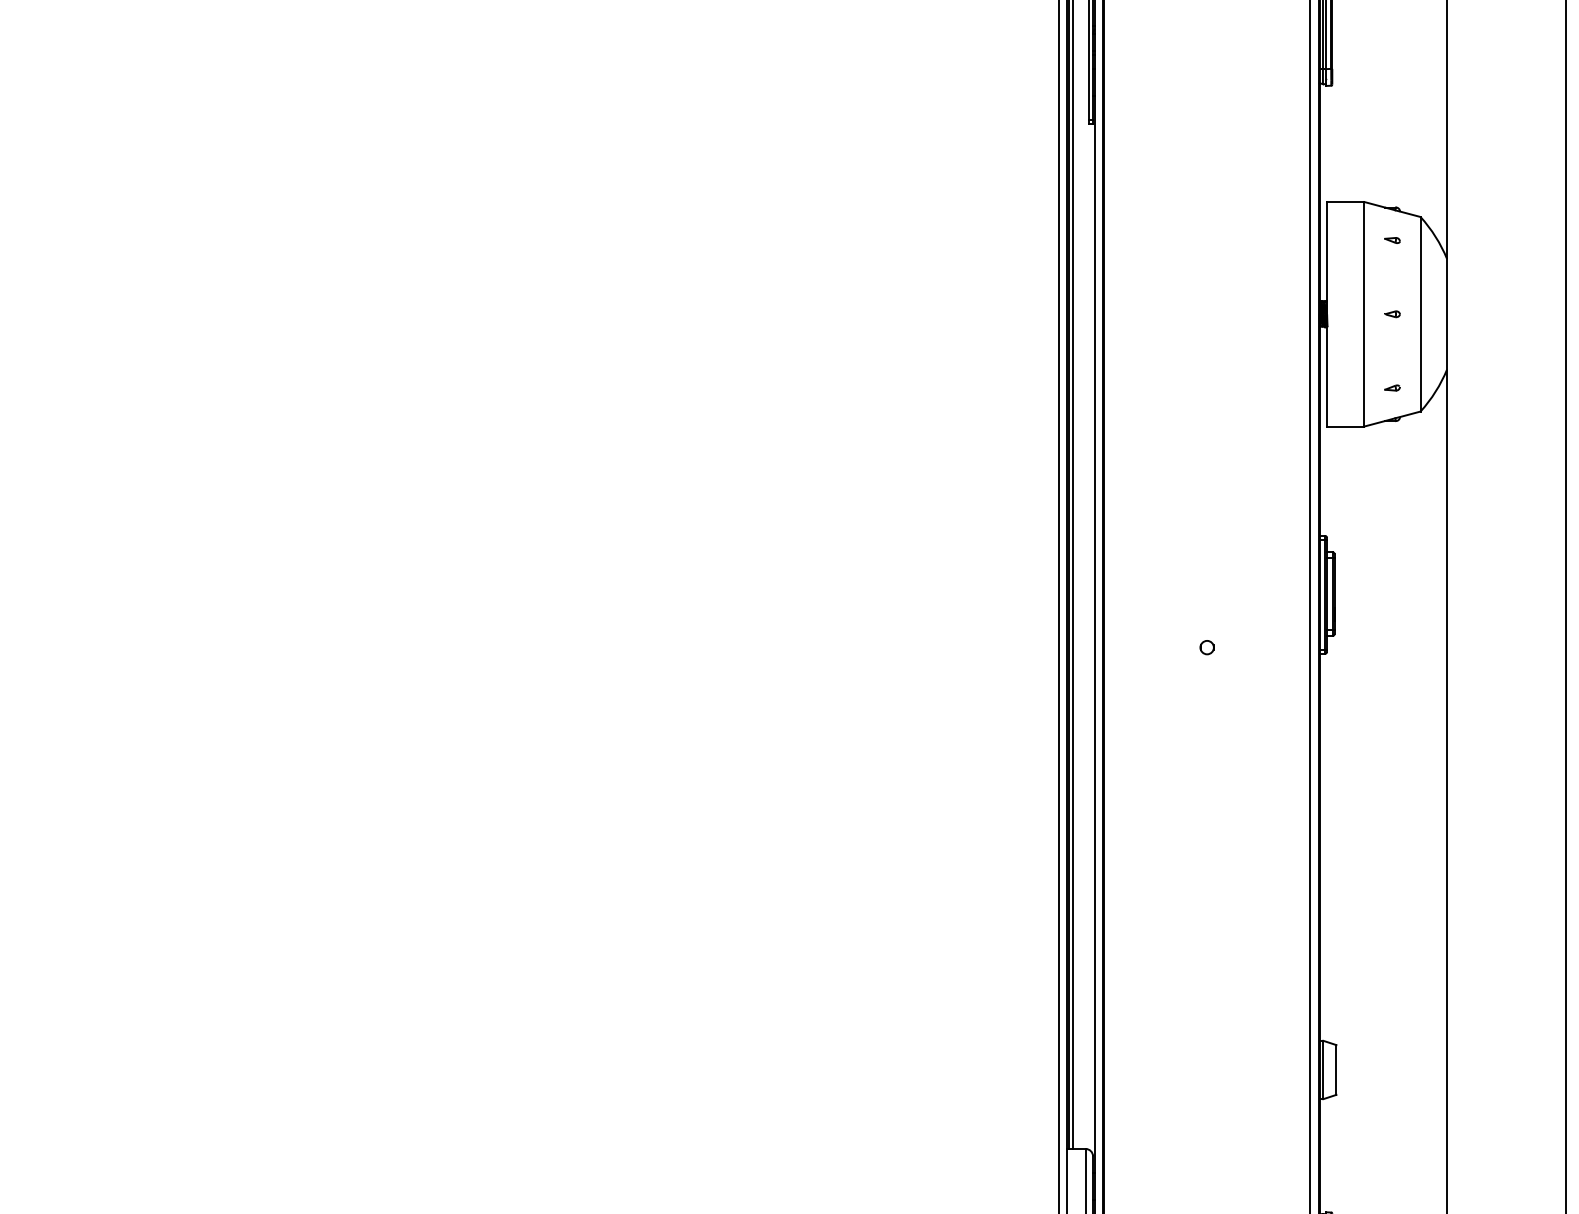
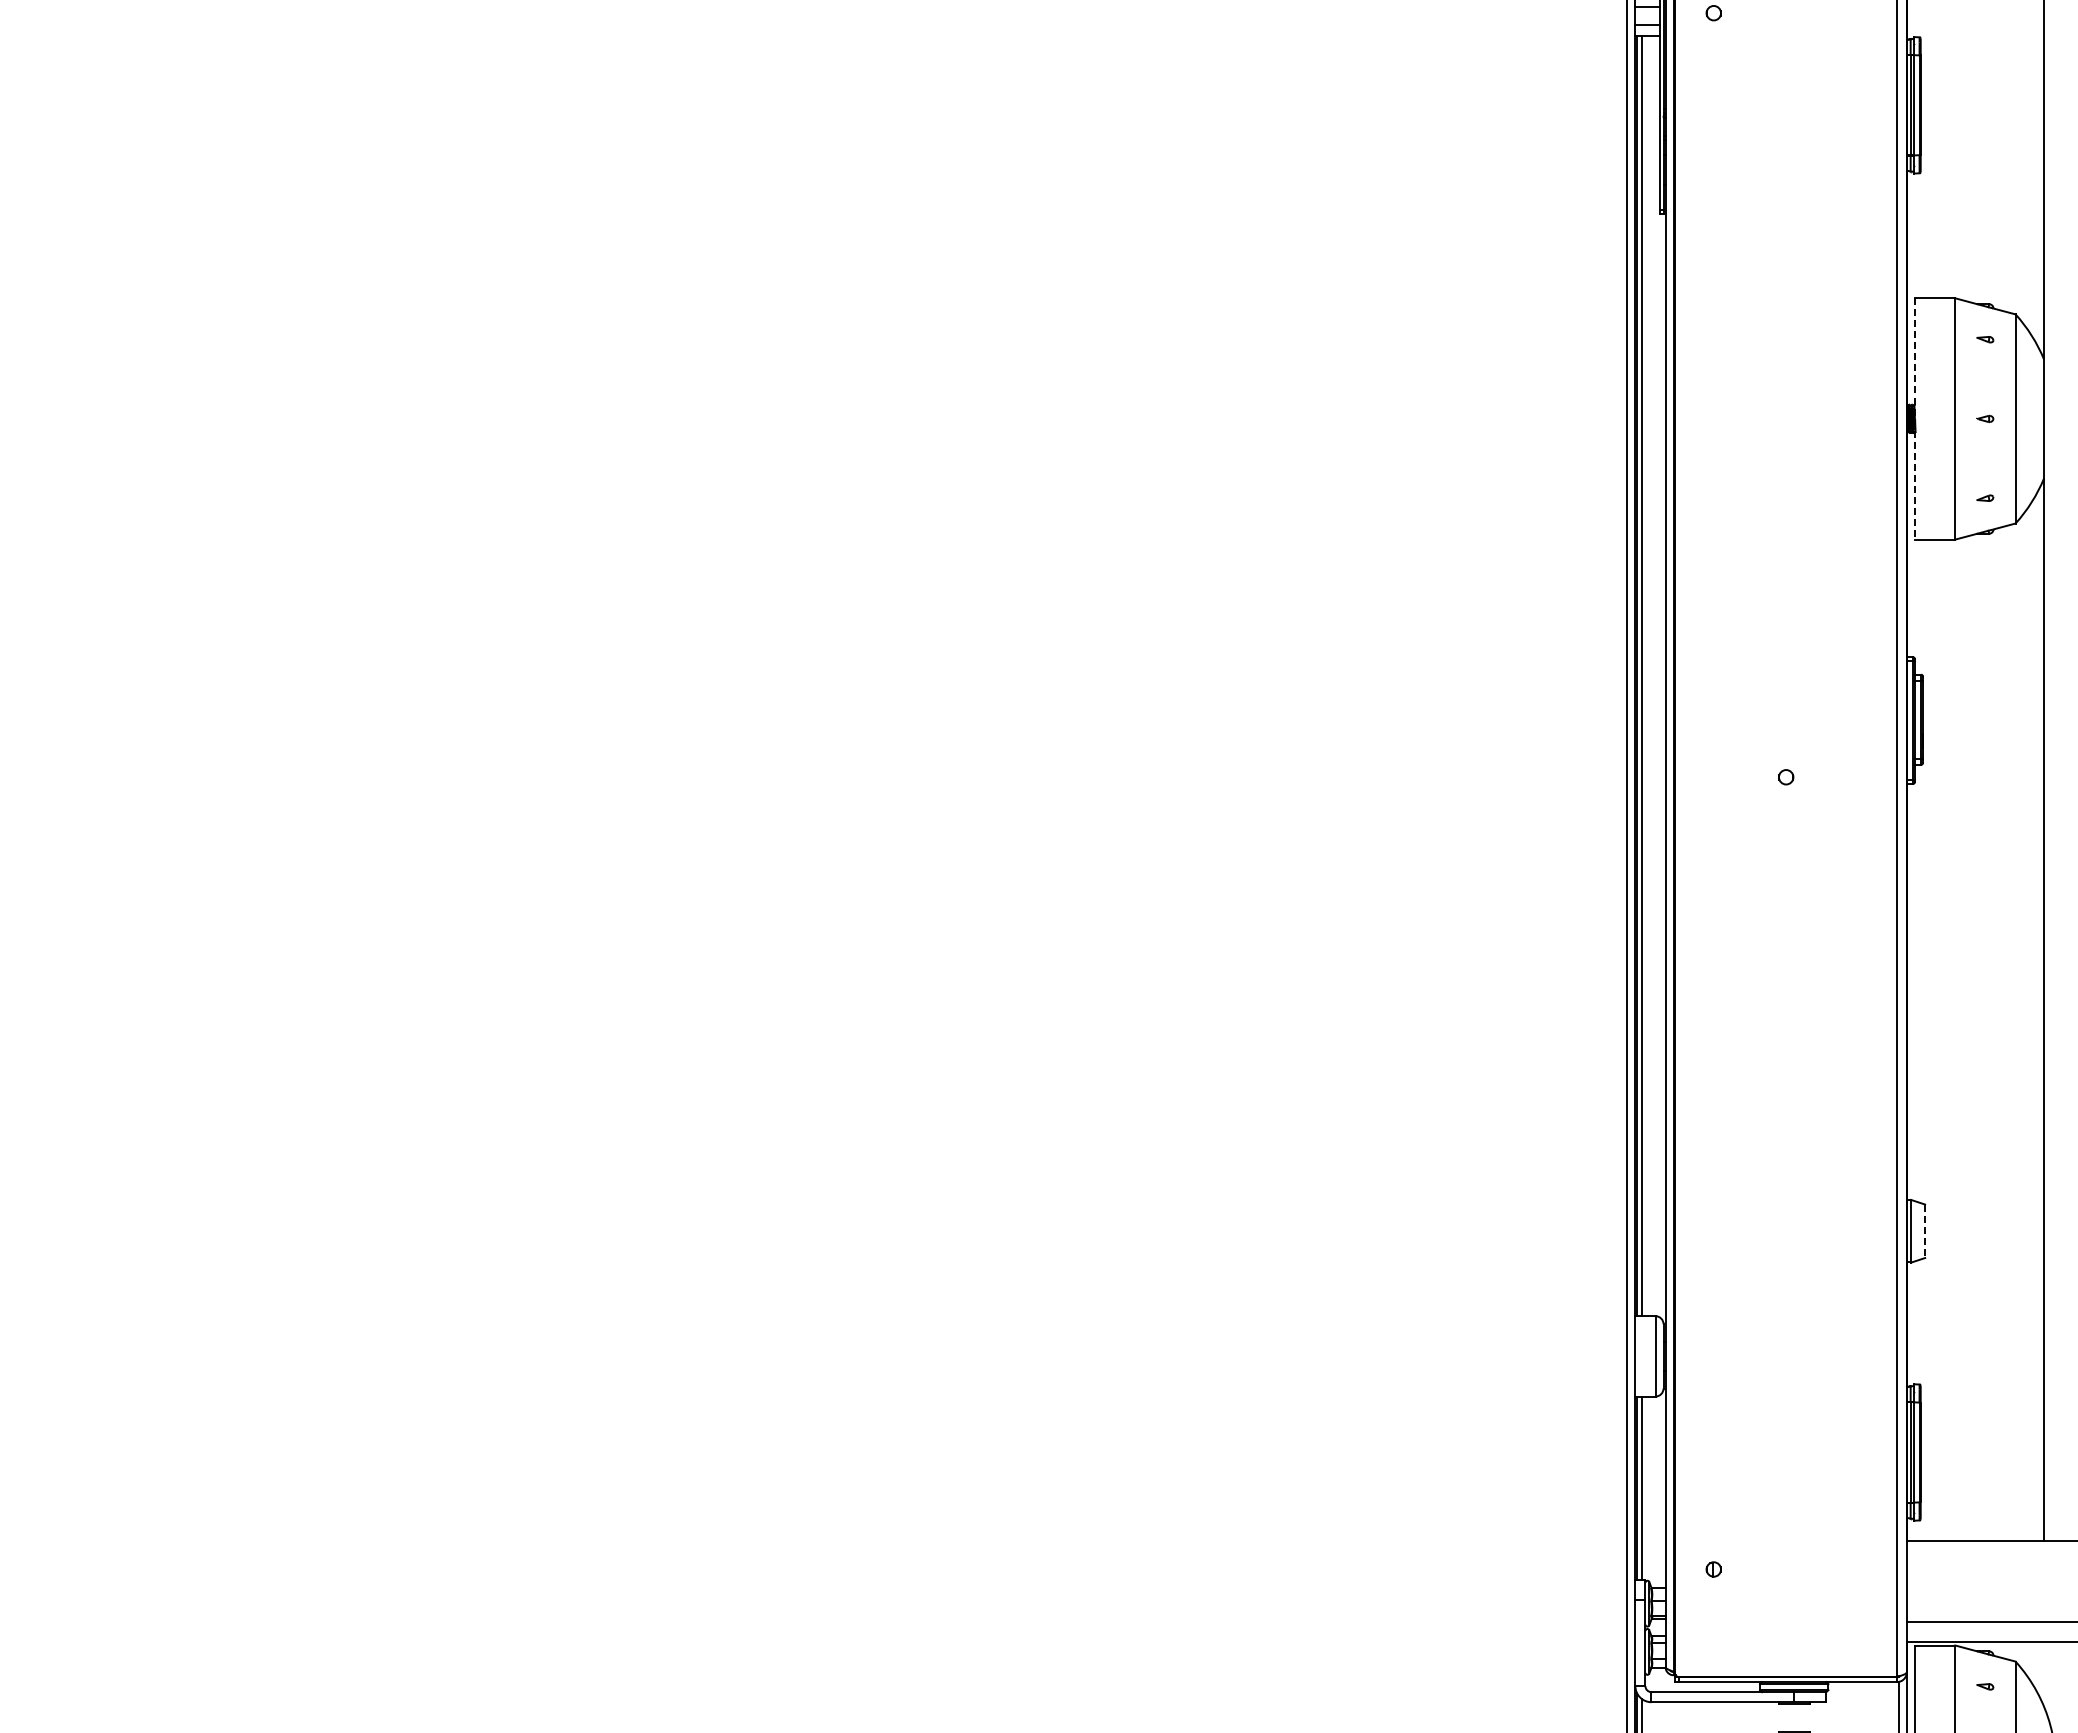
line: (1327, 313) -> (1915, 418), solid -> dashed
line: (1336, 1070) -> (1925, 1231), solid -> dashed

